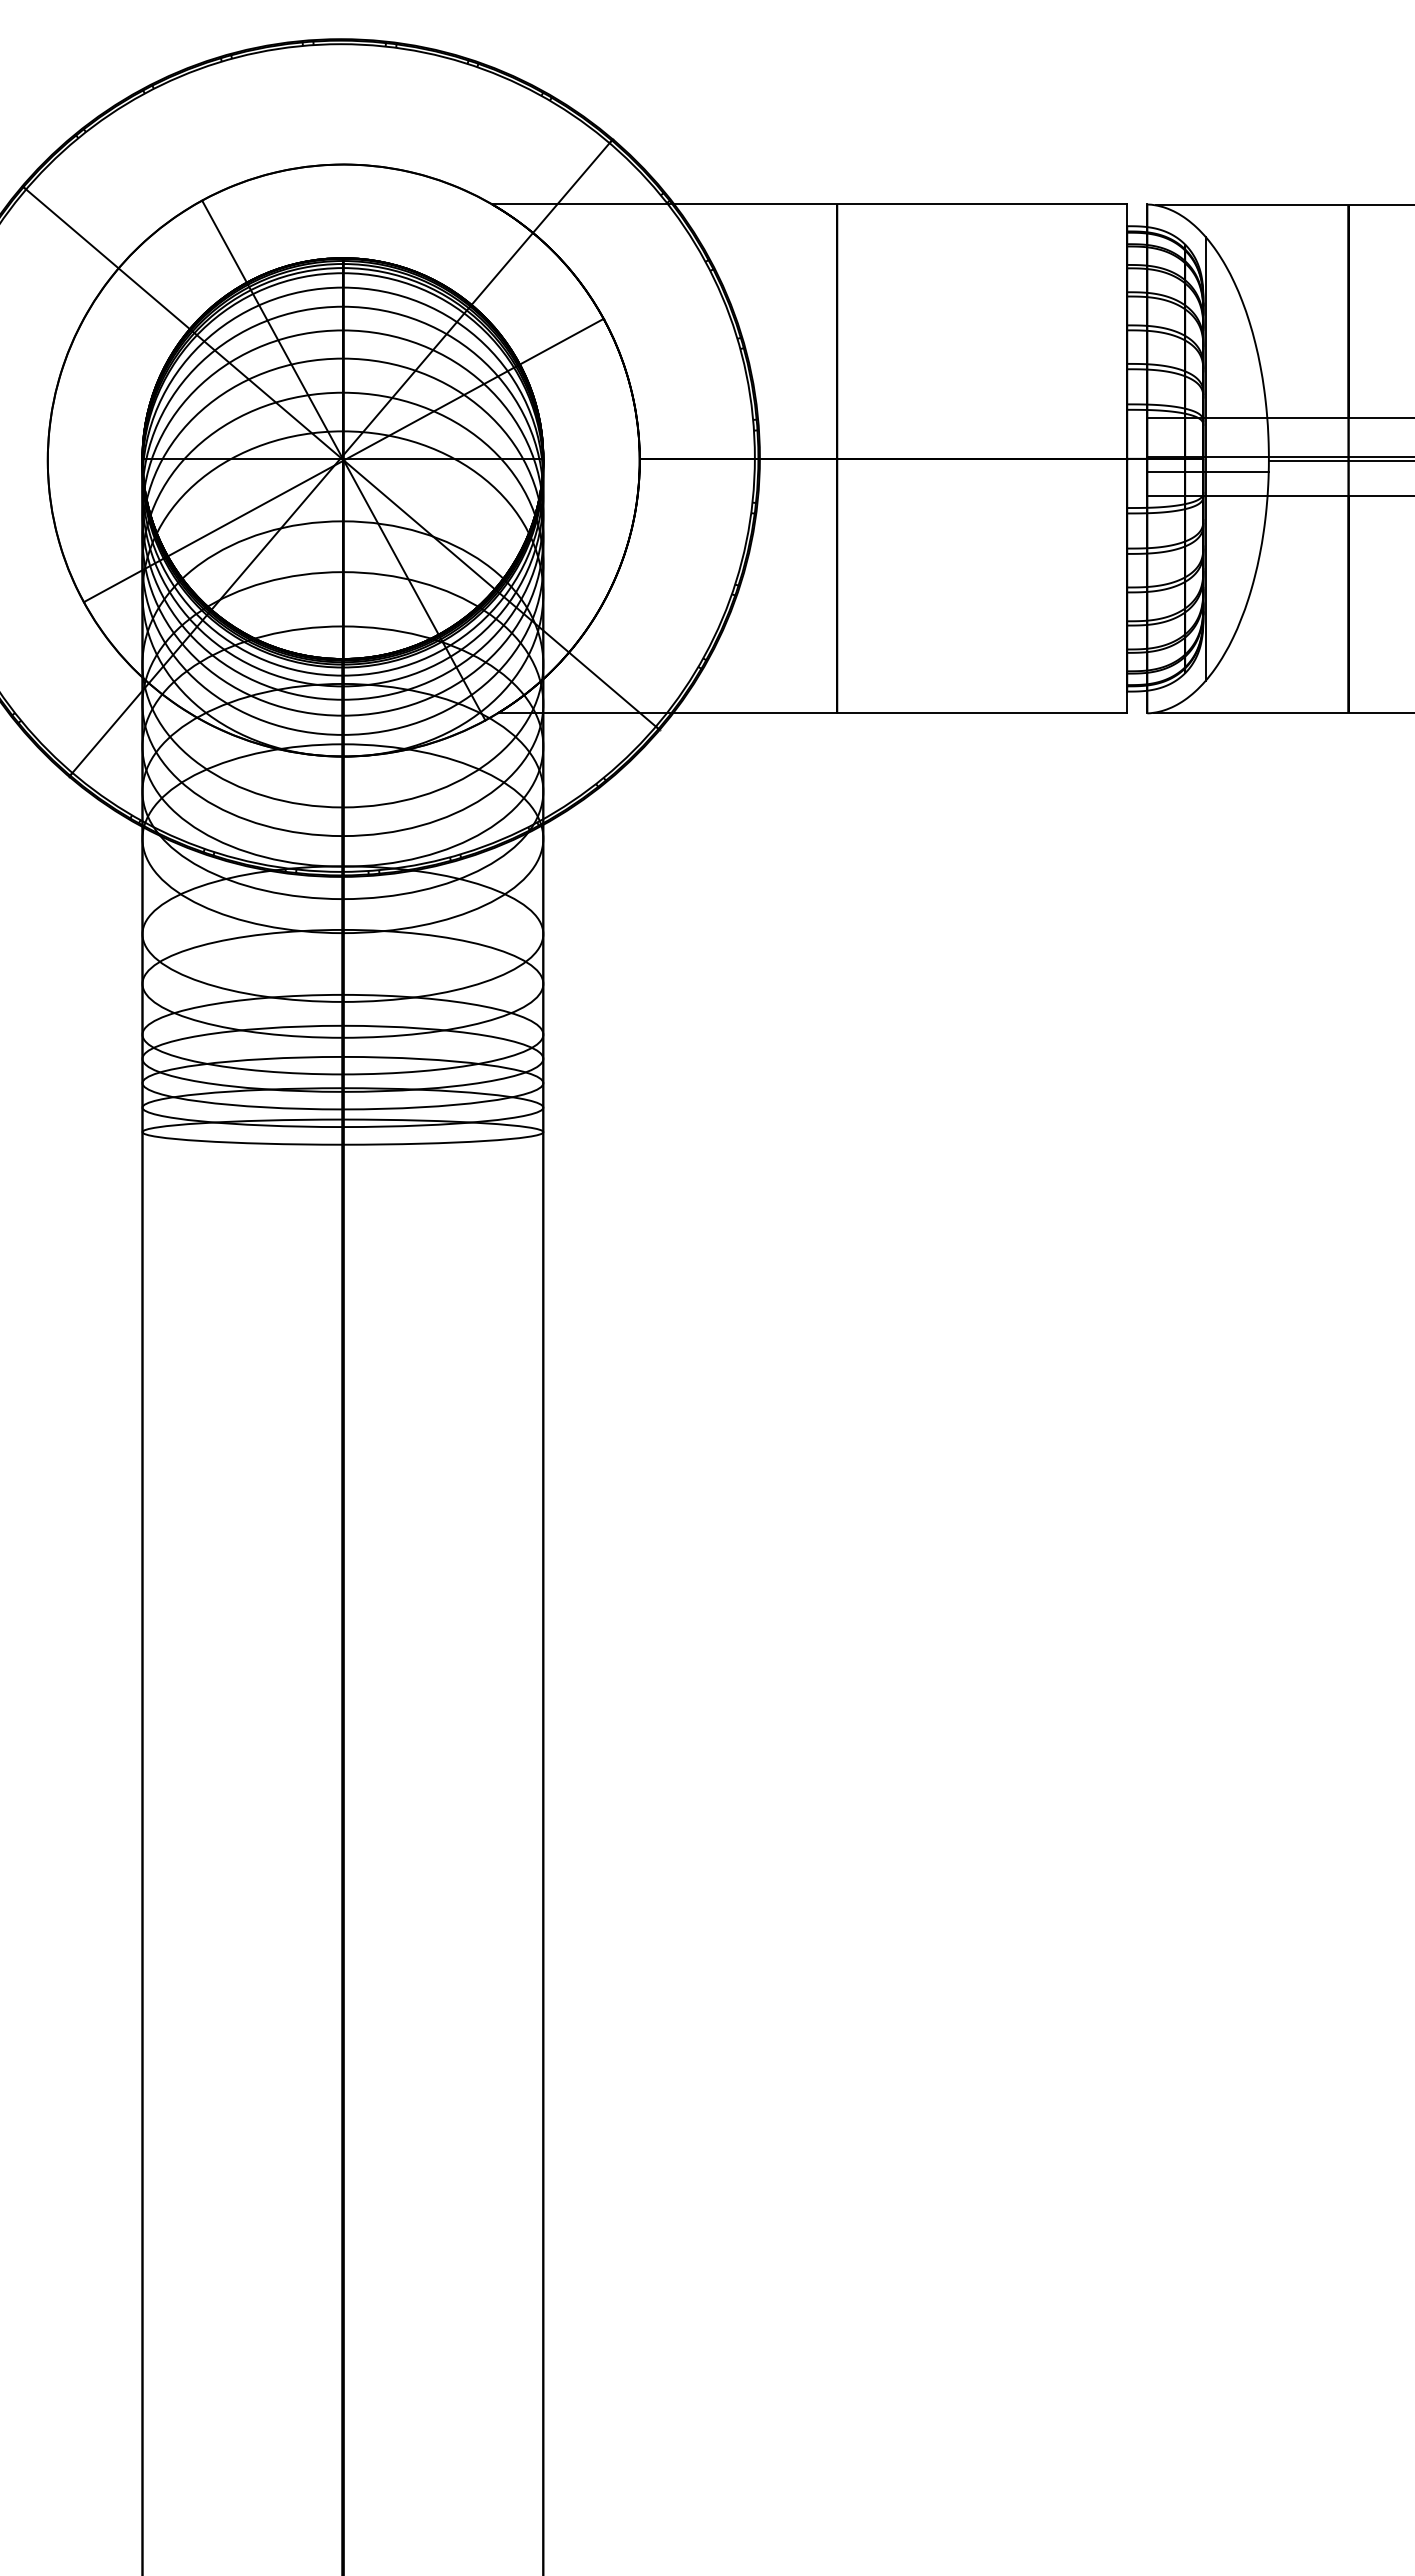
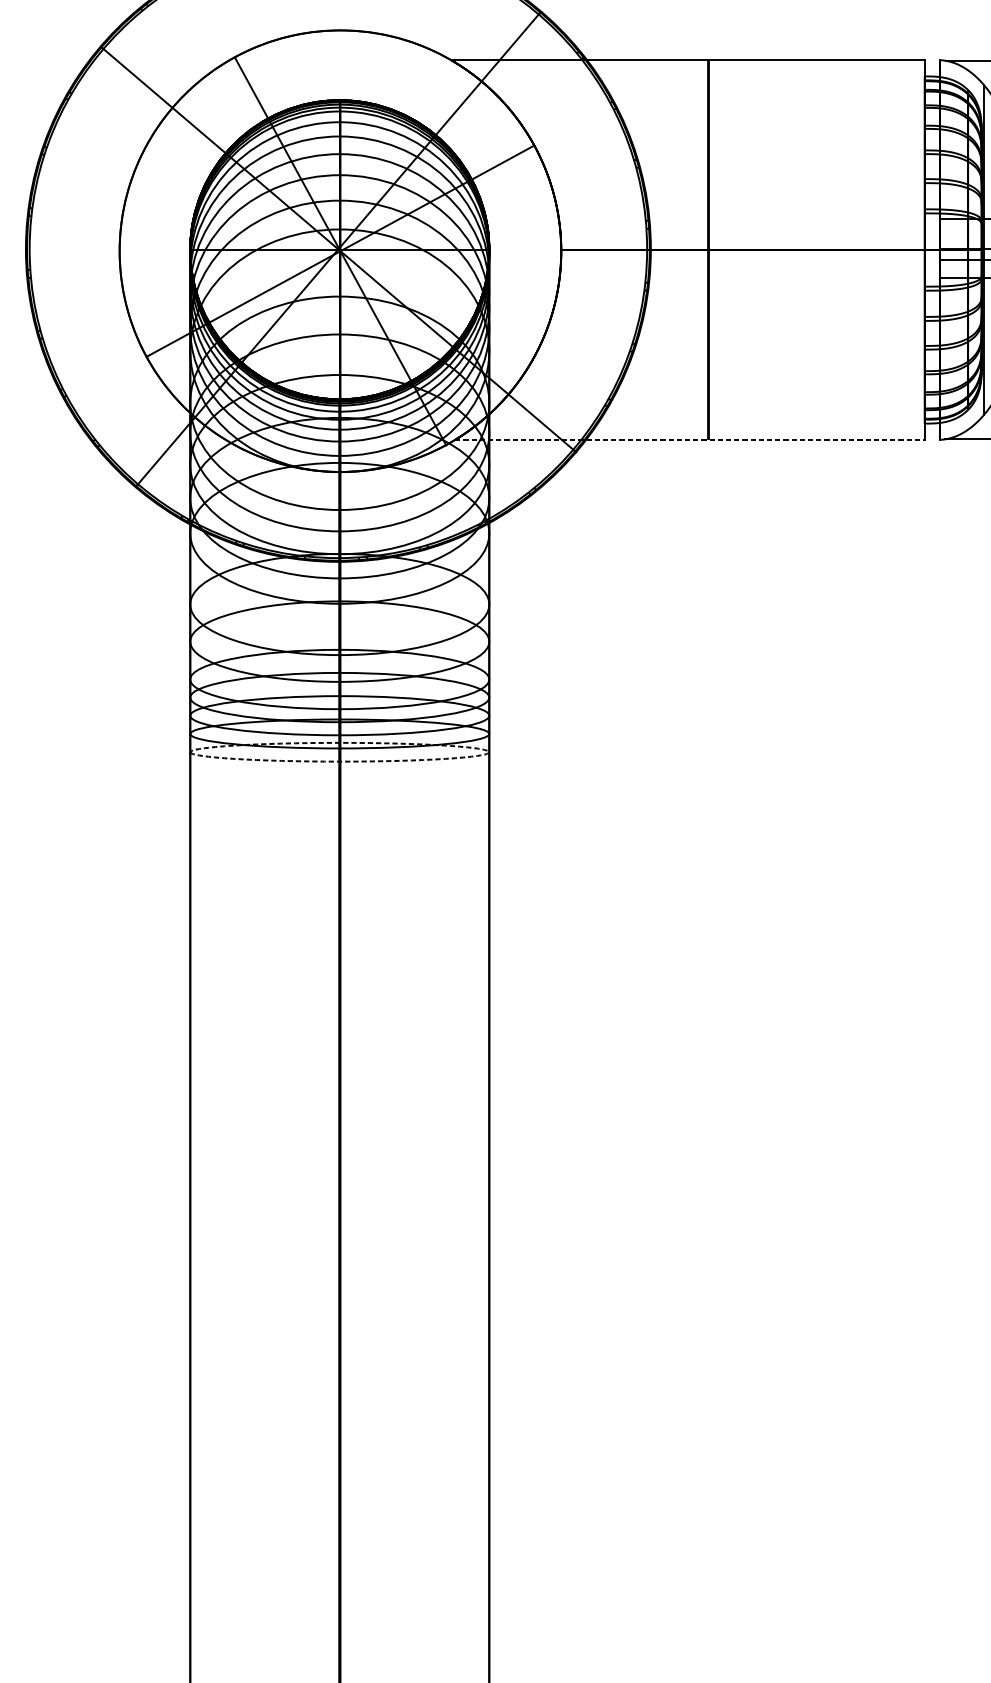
line: (812, 713) -> (690, 439), solid -> dashed
circle: (342, 1131) -> (339, 751), solid -> dashed

